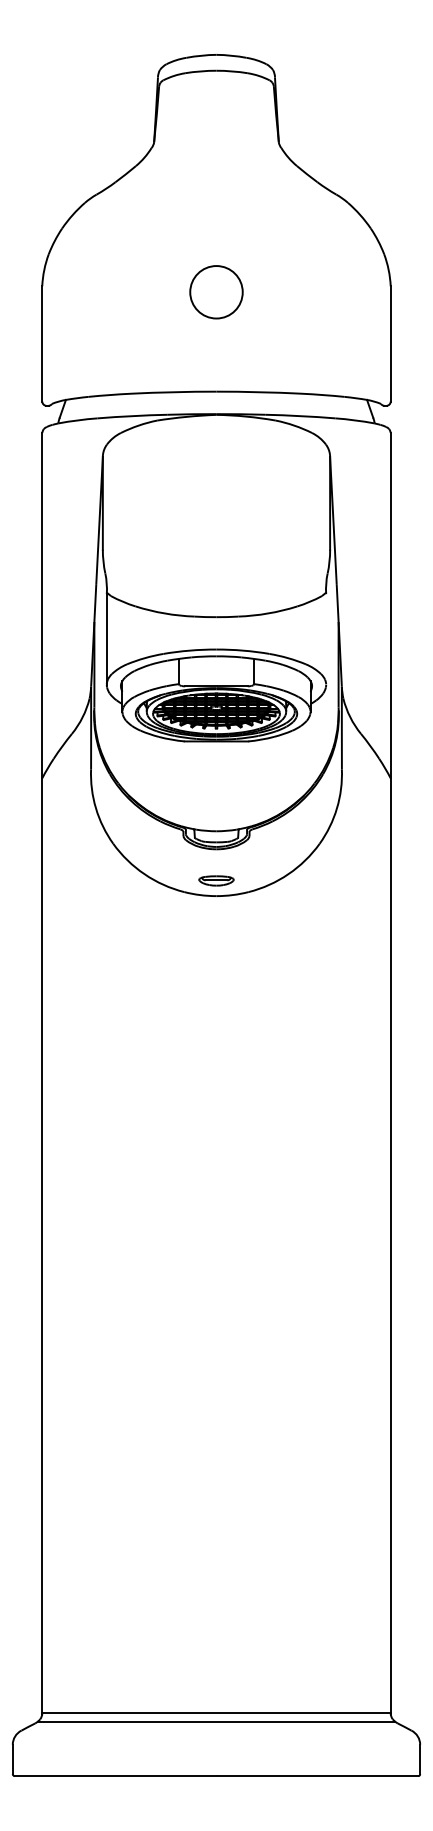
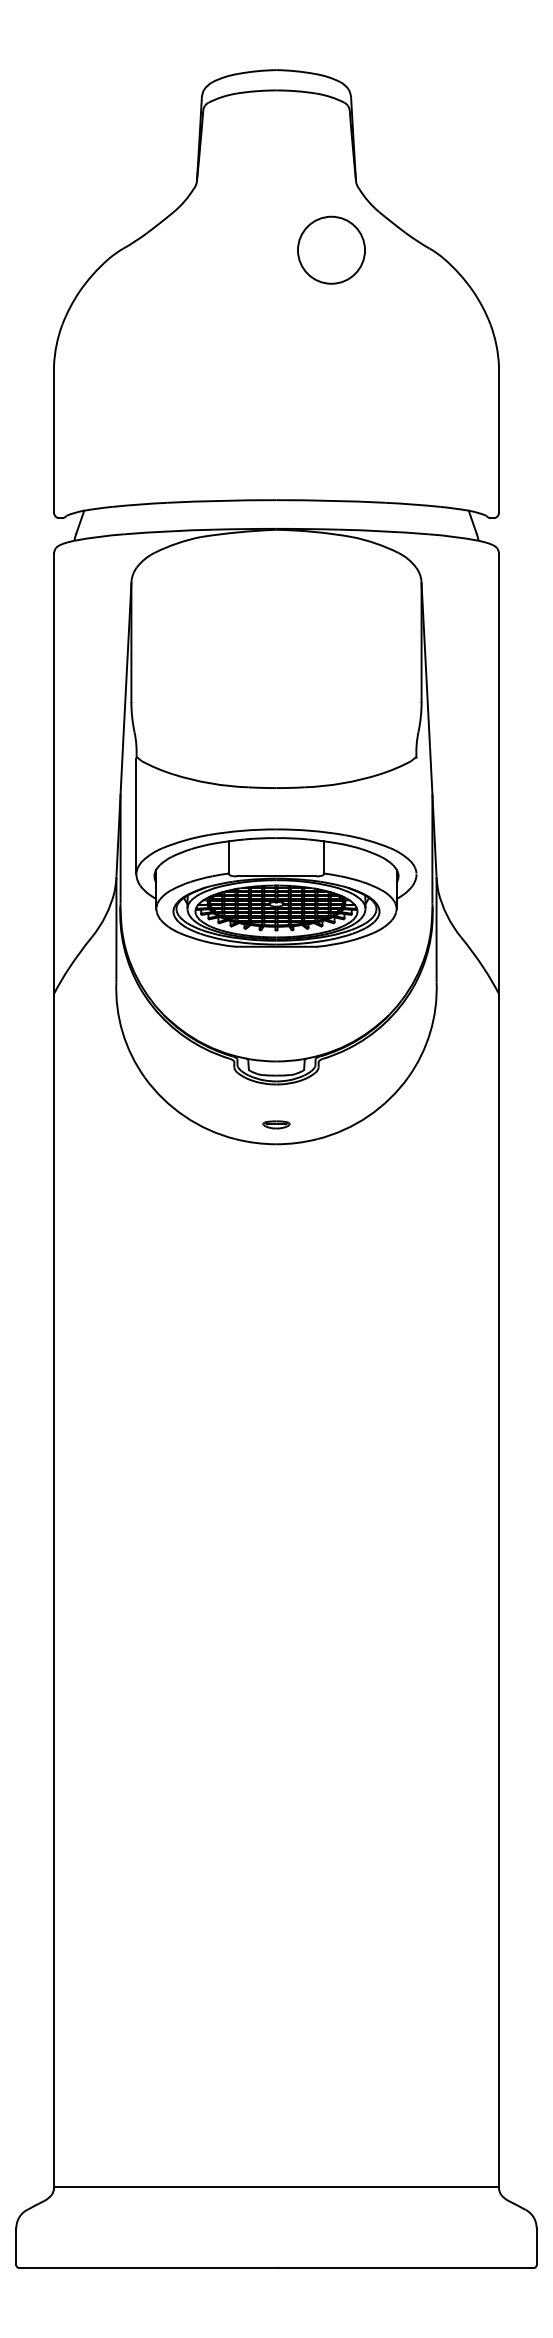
circle: (216, 291) -> (331, 249), moved
part: (216, 880) -> (276, 1124), size x0.6
line: (216, 1721) -> (276, 2198), removed

